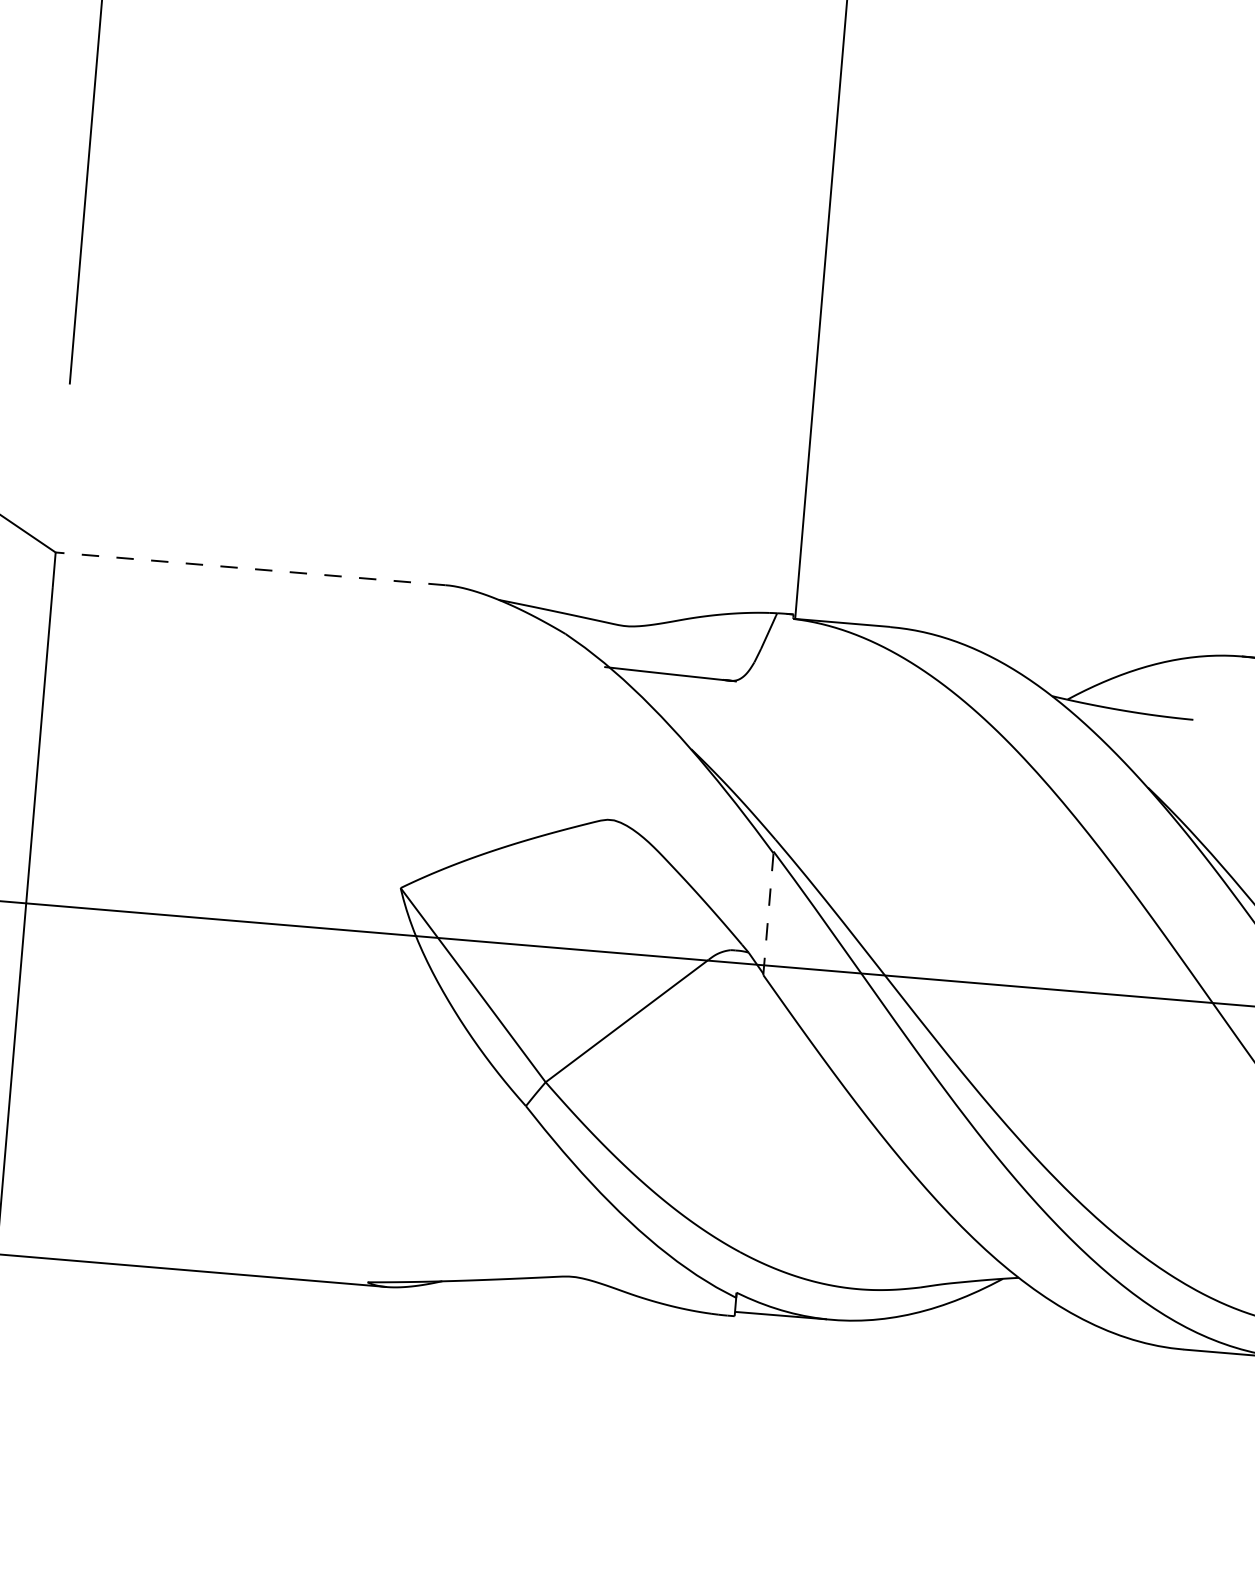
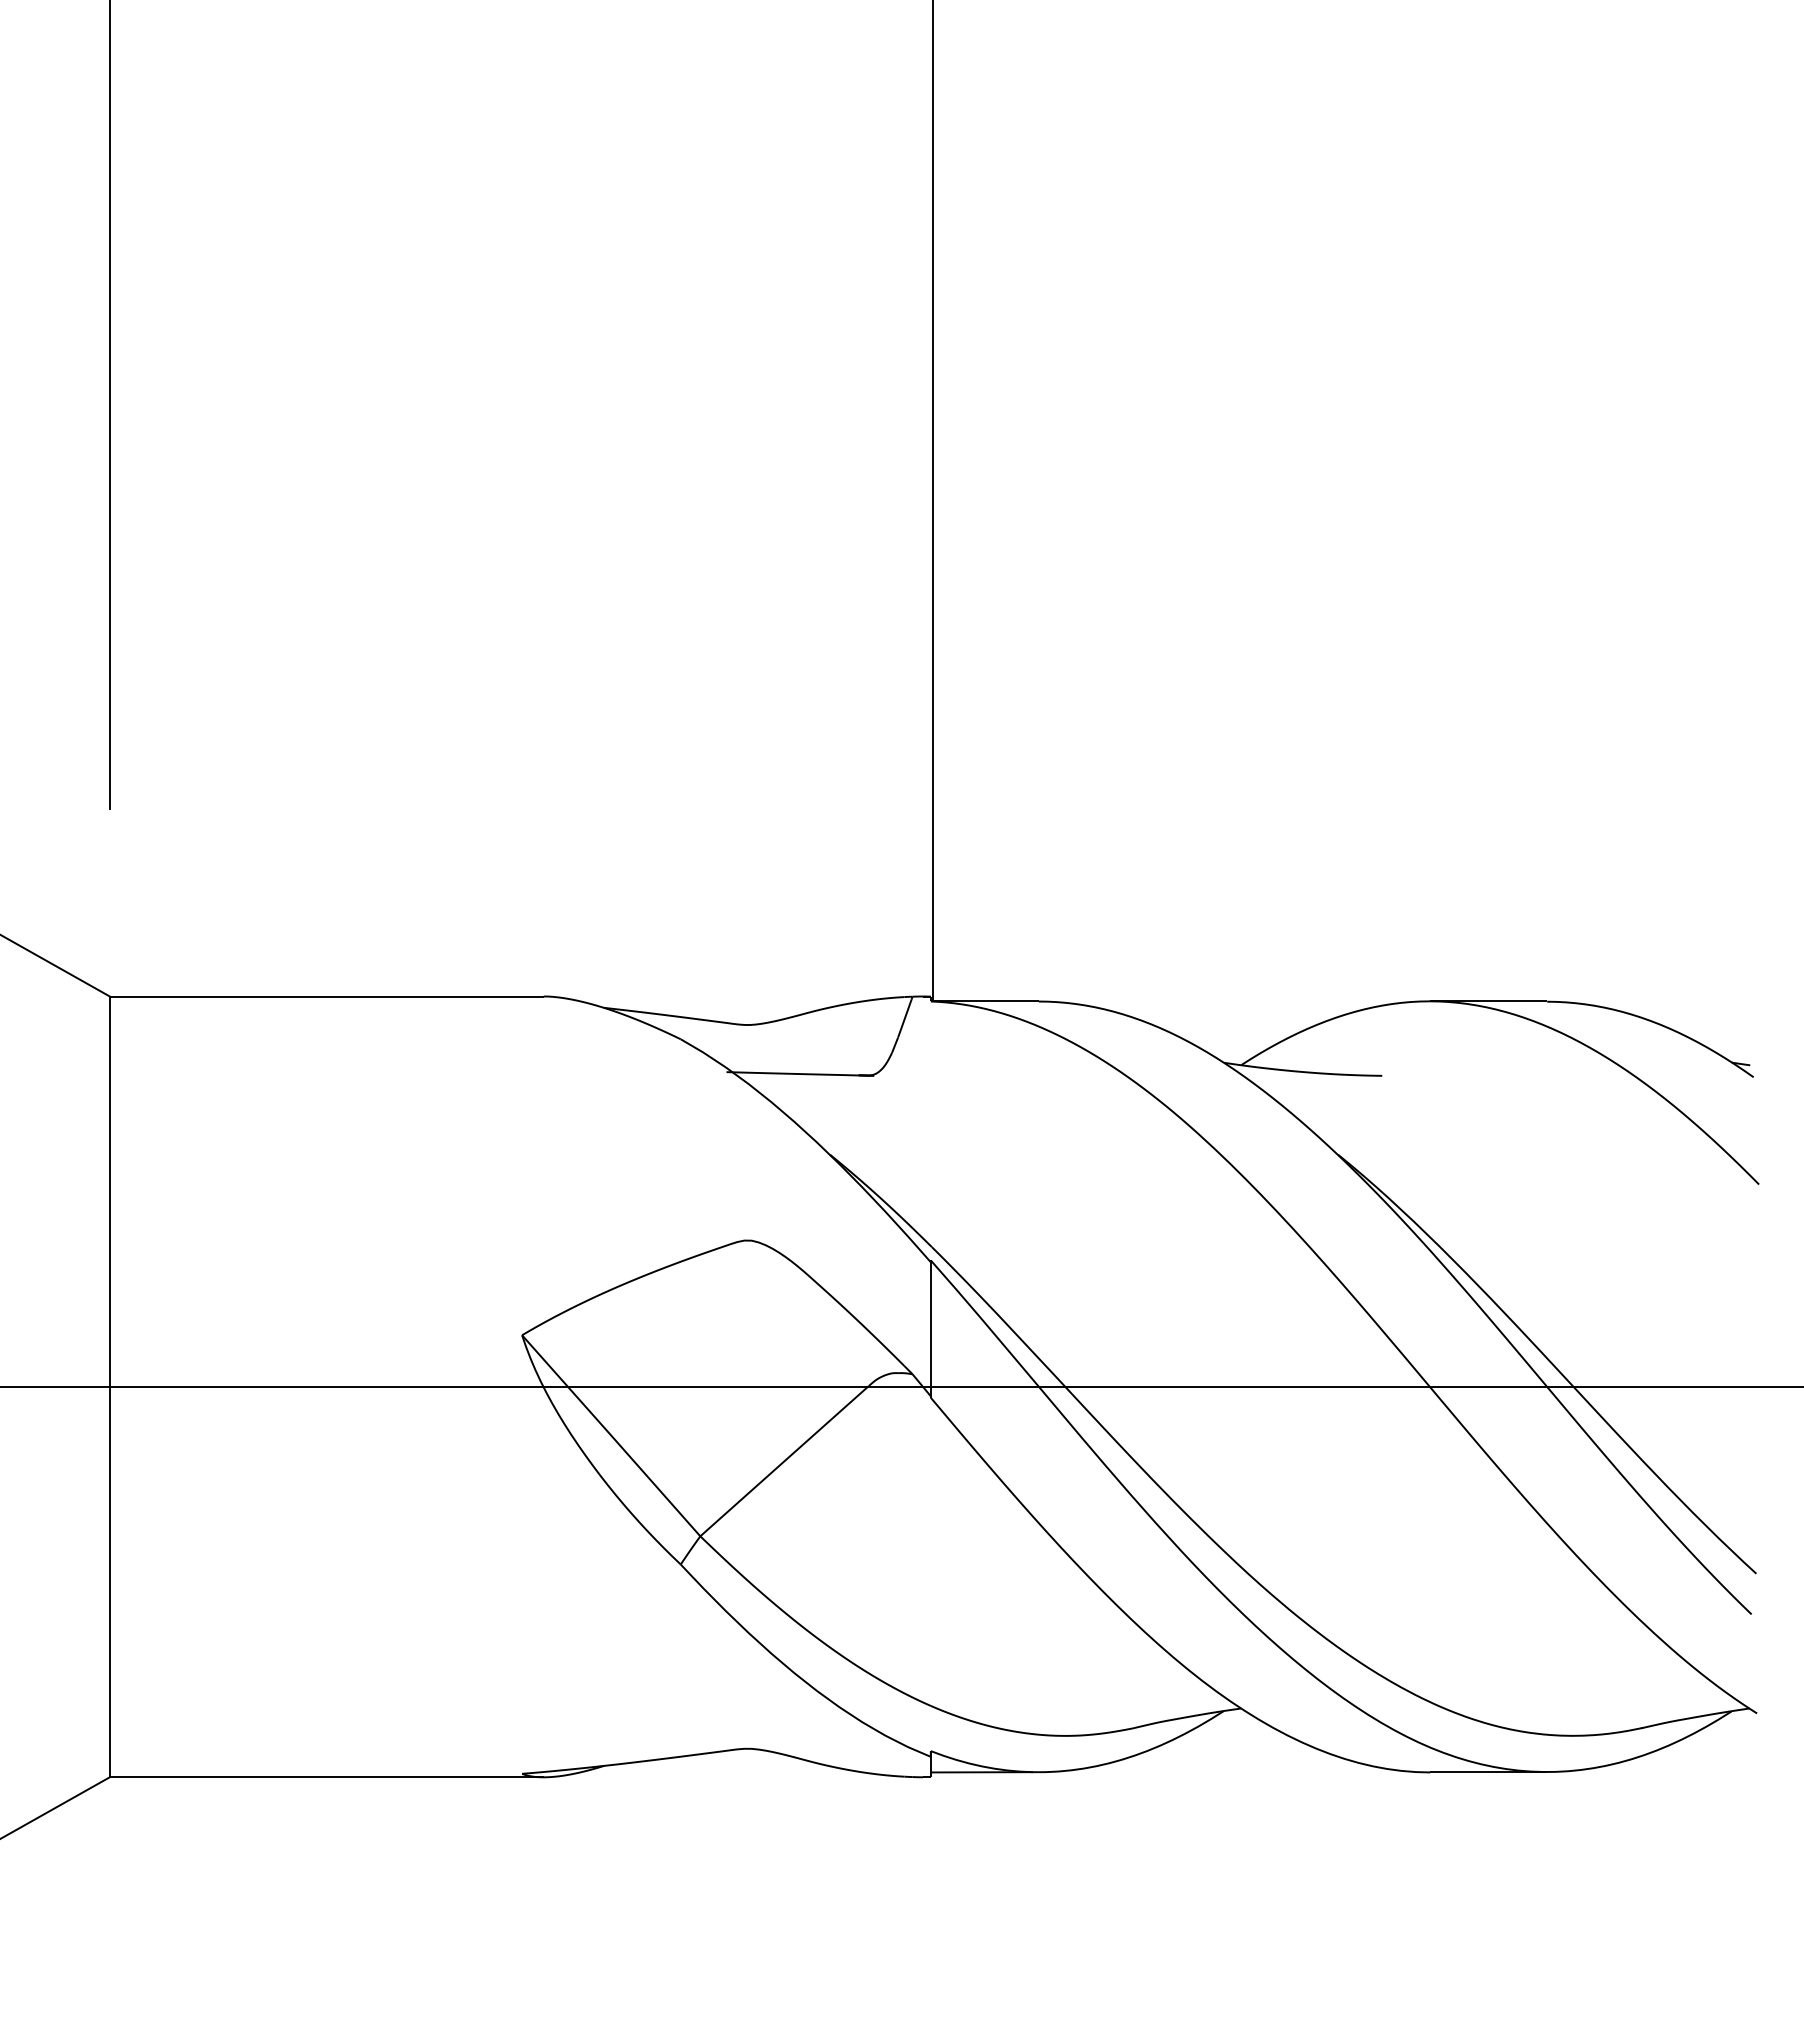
line: (250, 568) -> (326, 996), dashed -> solid
line: (768, 914) -> (930, 1330), dashed -> solid

